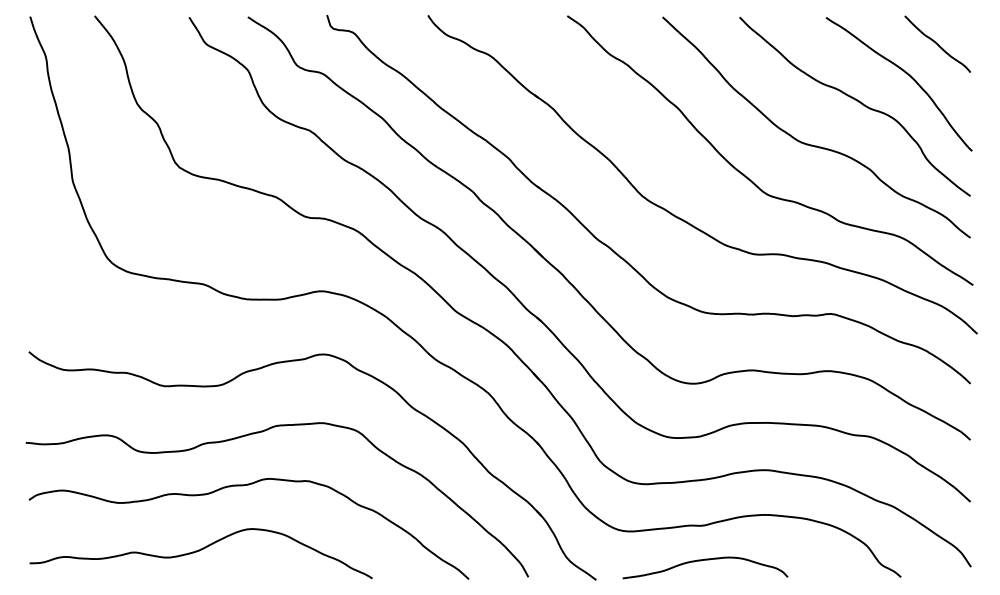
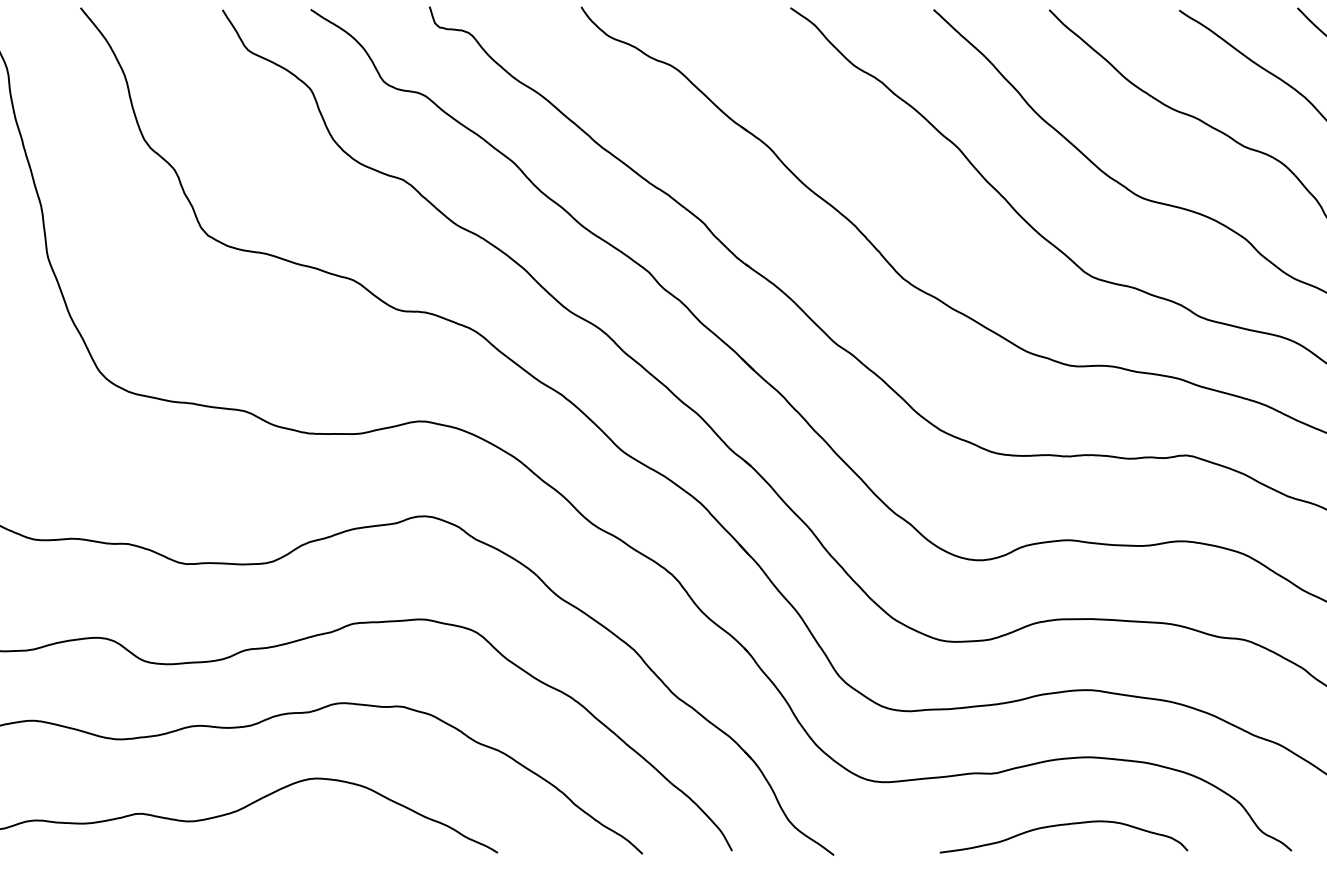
curve: (705, 560) -> (1064, 825), moved

